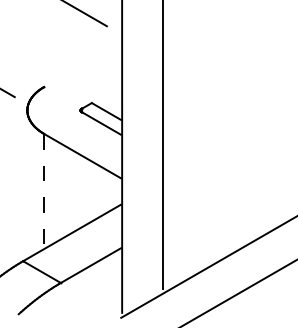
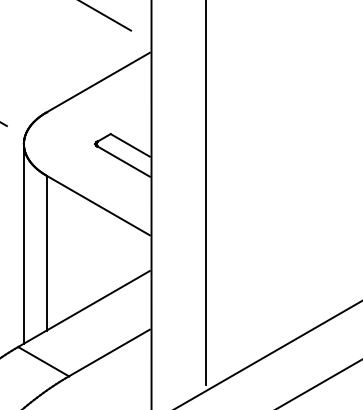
line: (82, 64) -> (98, 82), added
line: (27, 184) -> (24, 243), added
line: (44, 192) -> (46, 254), dashed -> solid

